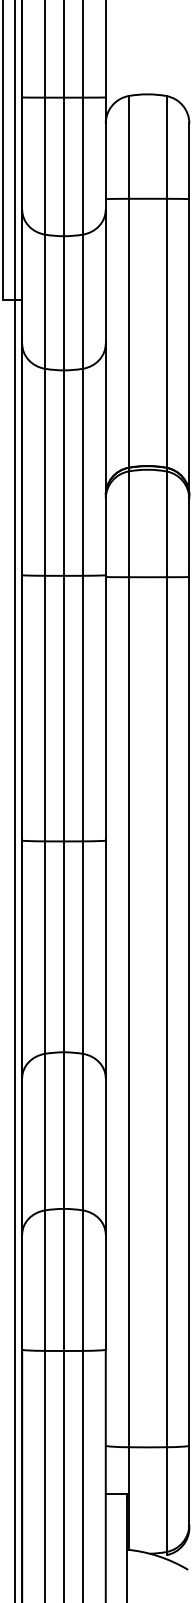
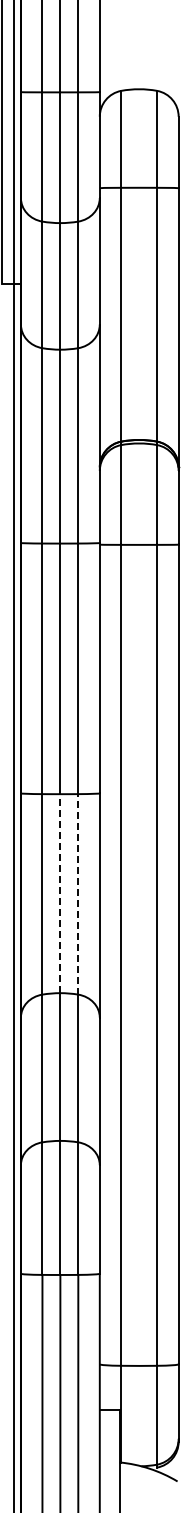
line: (64, 946) -> (60, 893), solid -> dashed
line: (83, 946) -> (78, 893), solid -> dashed

